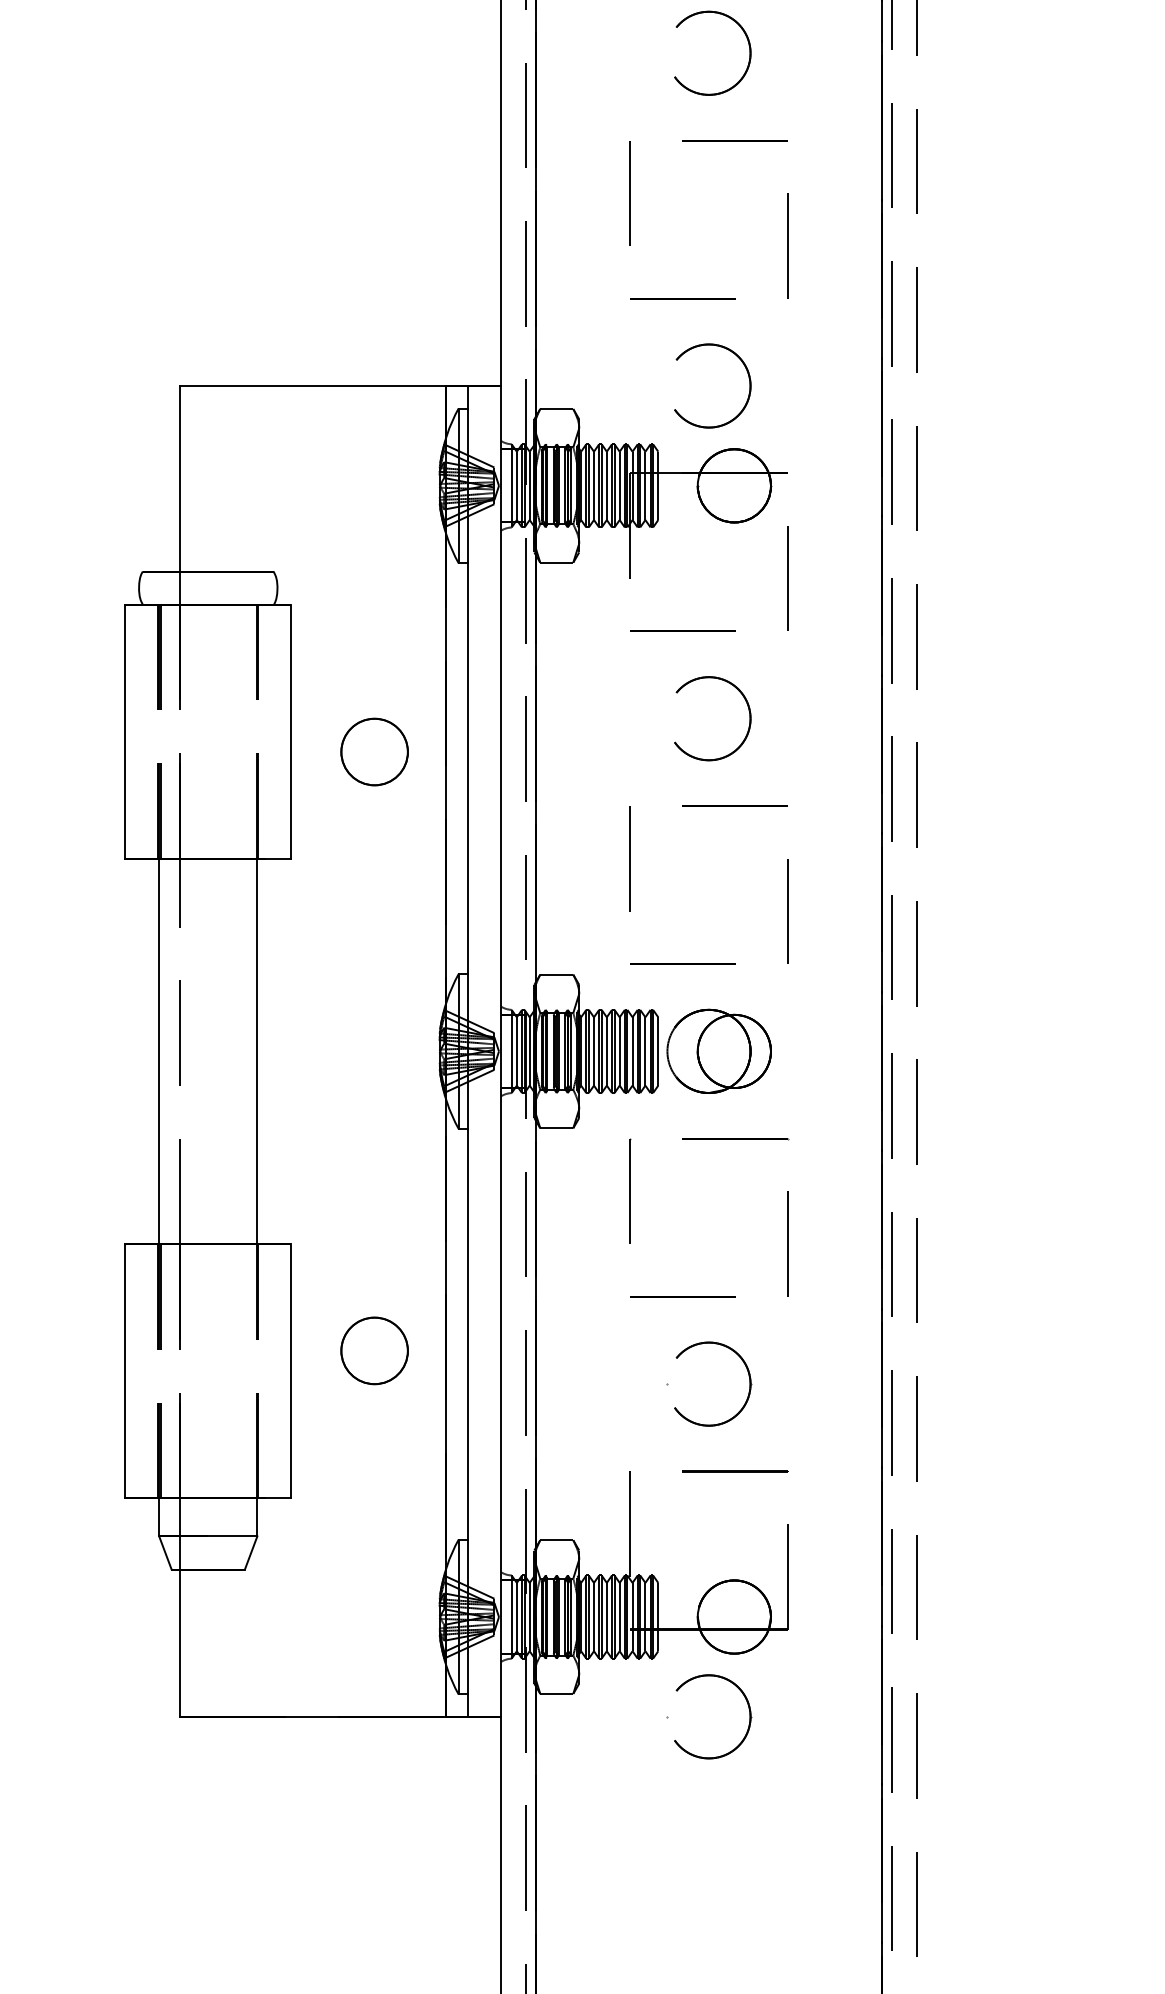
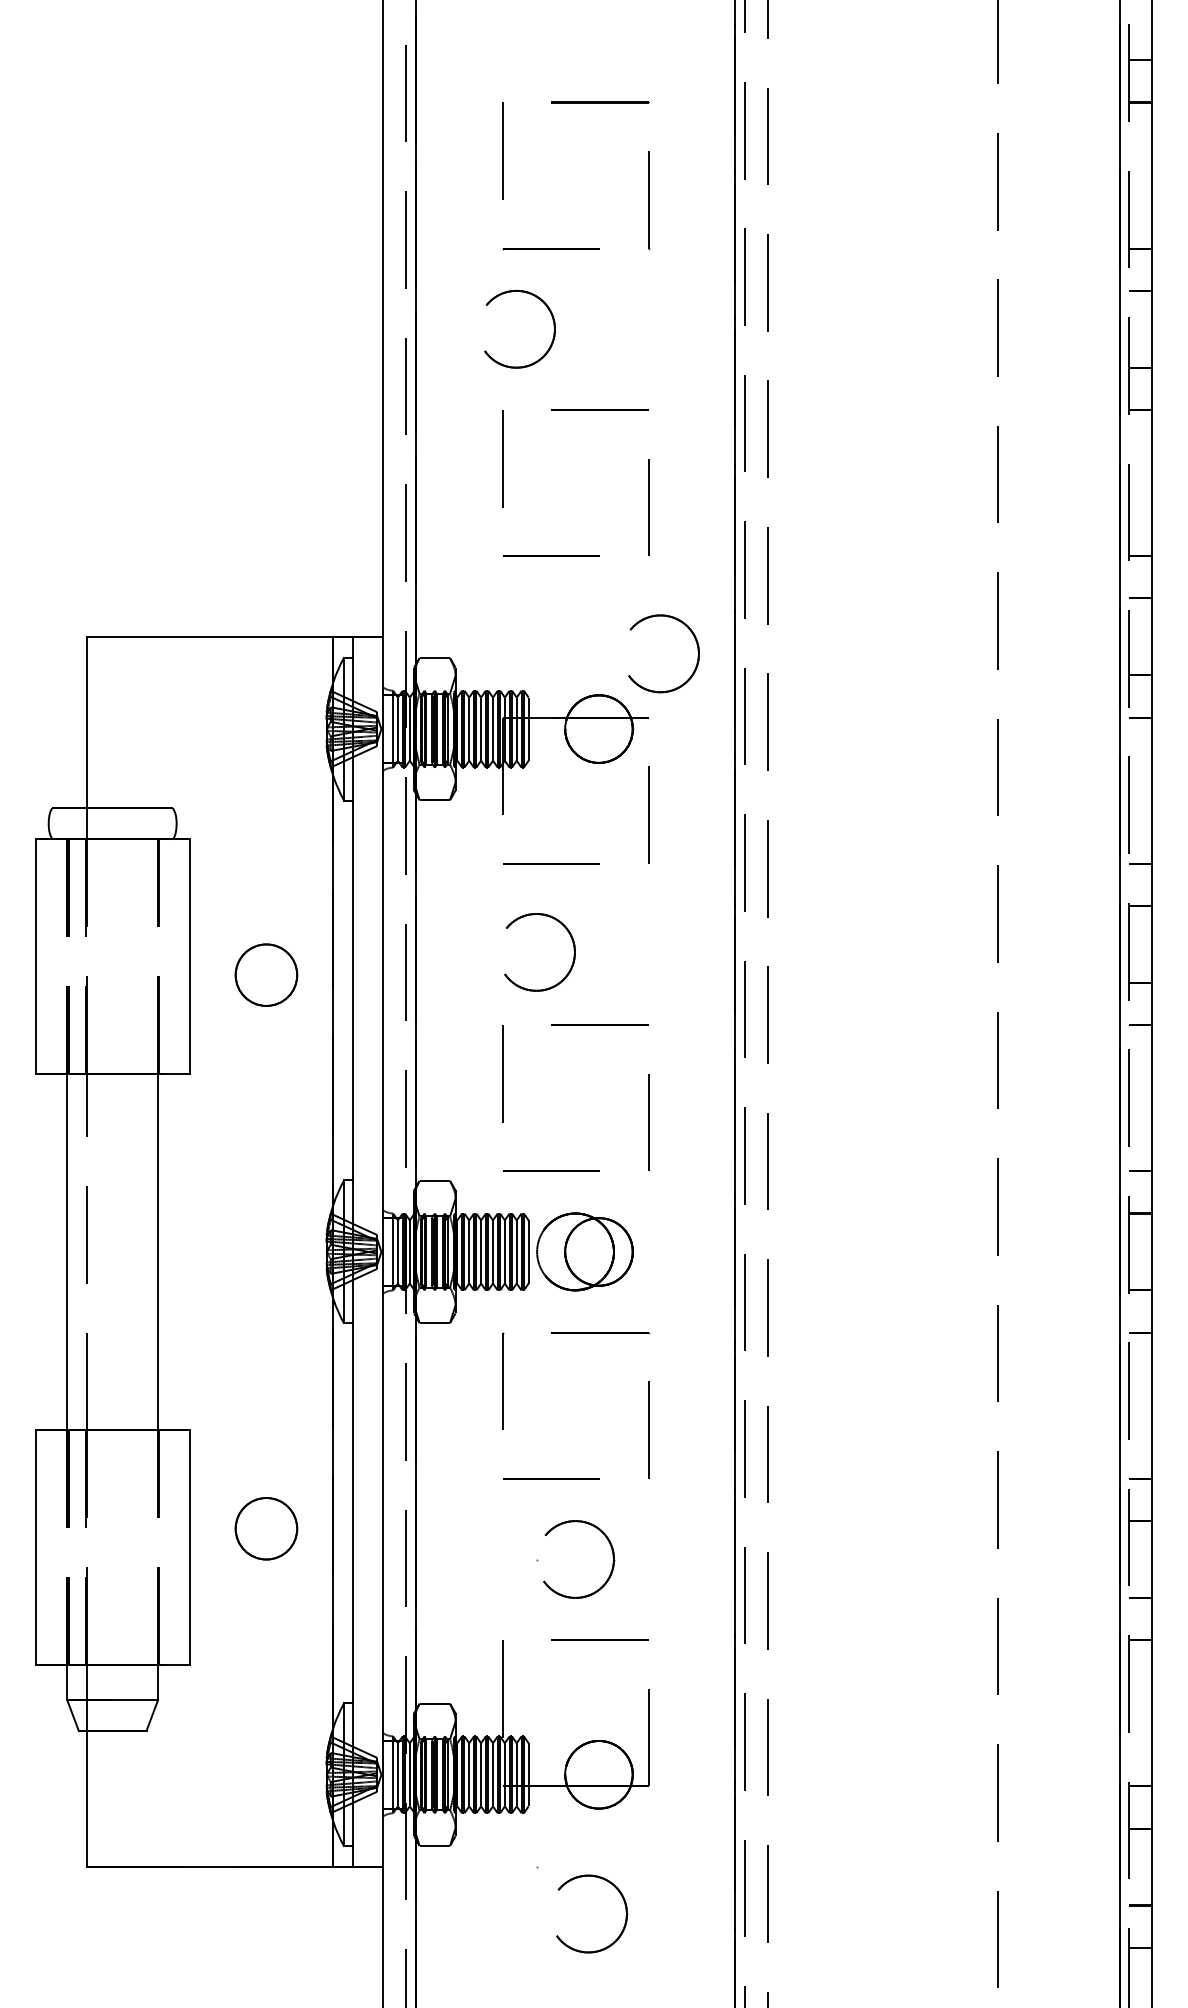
part: (747, 43) -> (552, 320), moved
part: (748, 383) -> (697, 651), moved
part: (748, 716) -> (573, 950), moved
part: (748, 1714) -> (625, 1911), moved

